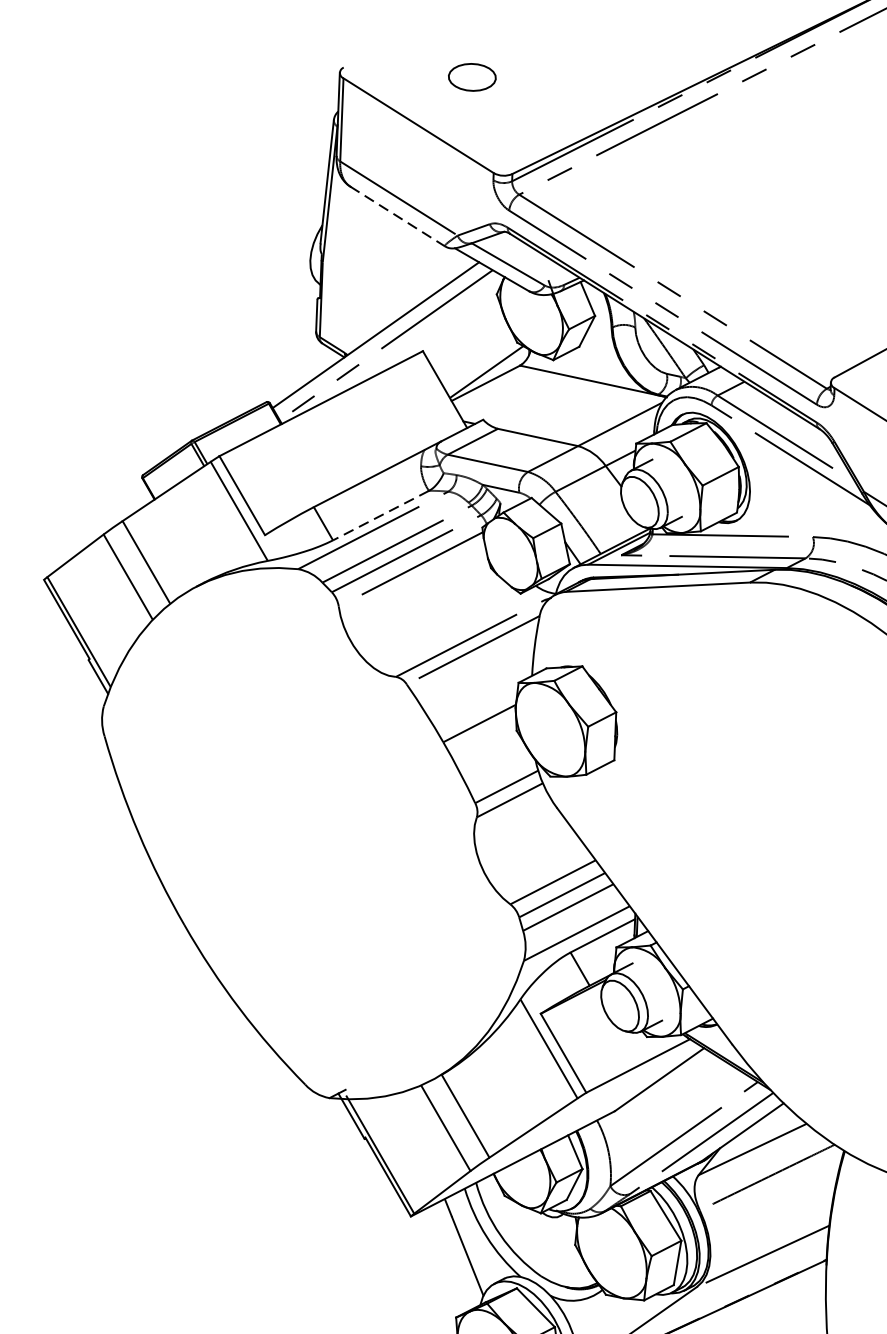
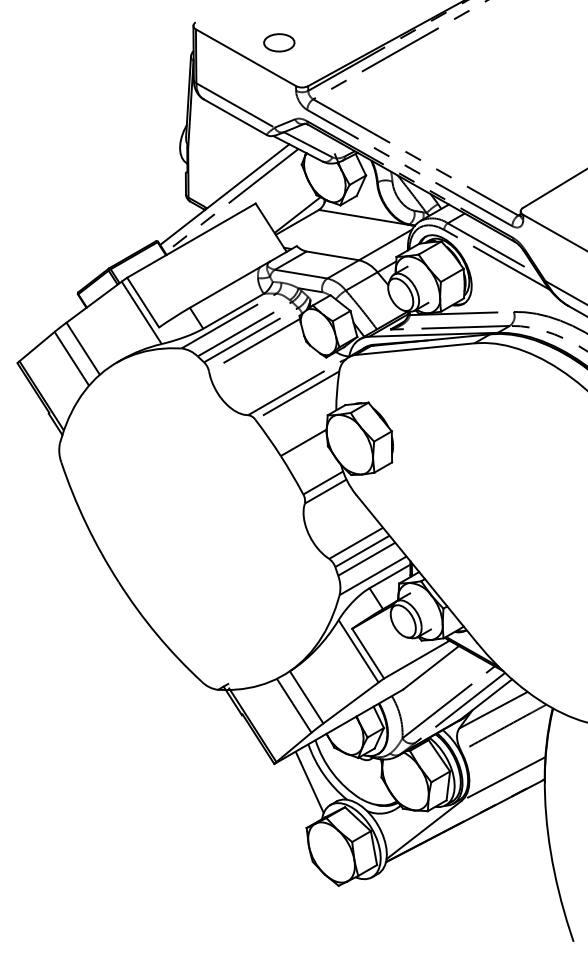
part: (472, 76) -> (279, 42), moved
line: (398, 217) -> (235, 117), dashed -> solid
line: (380, 515) -> (233, 311), dashed -> solid

